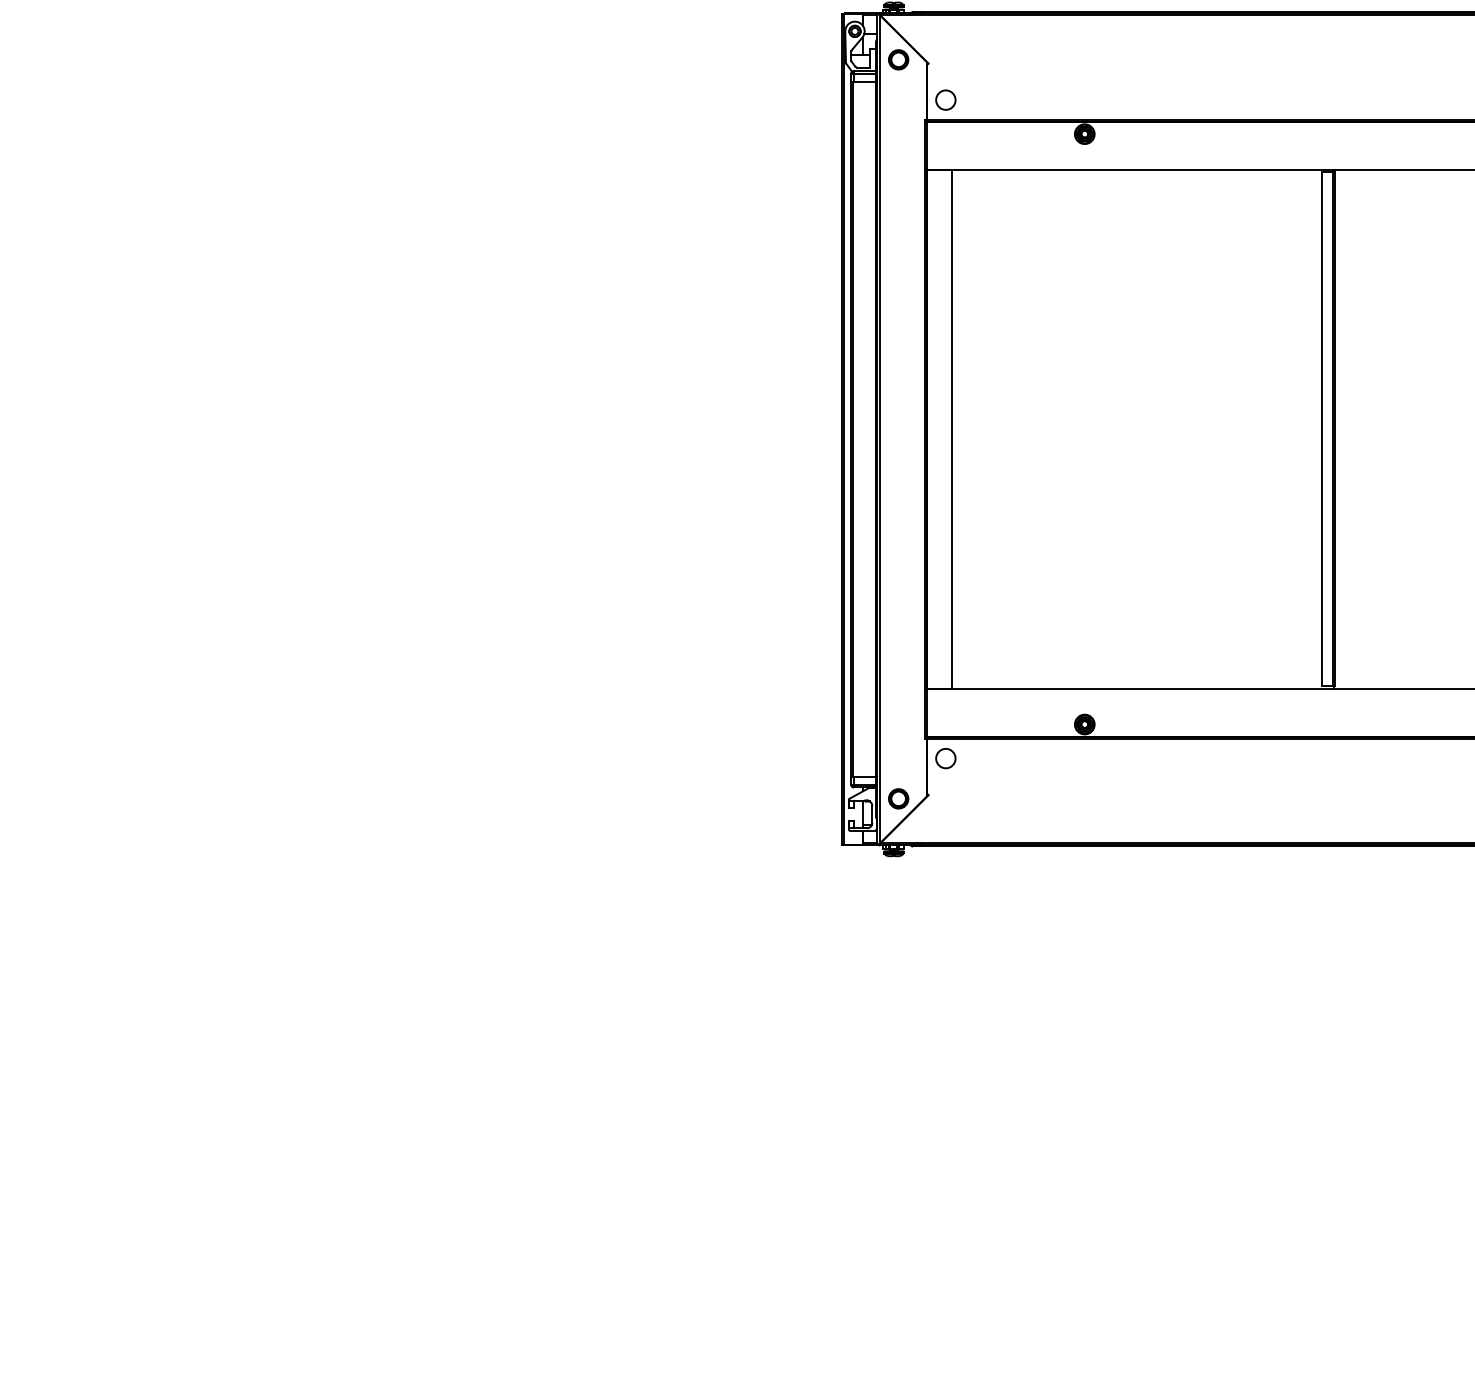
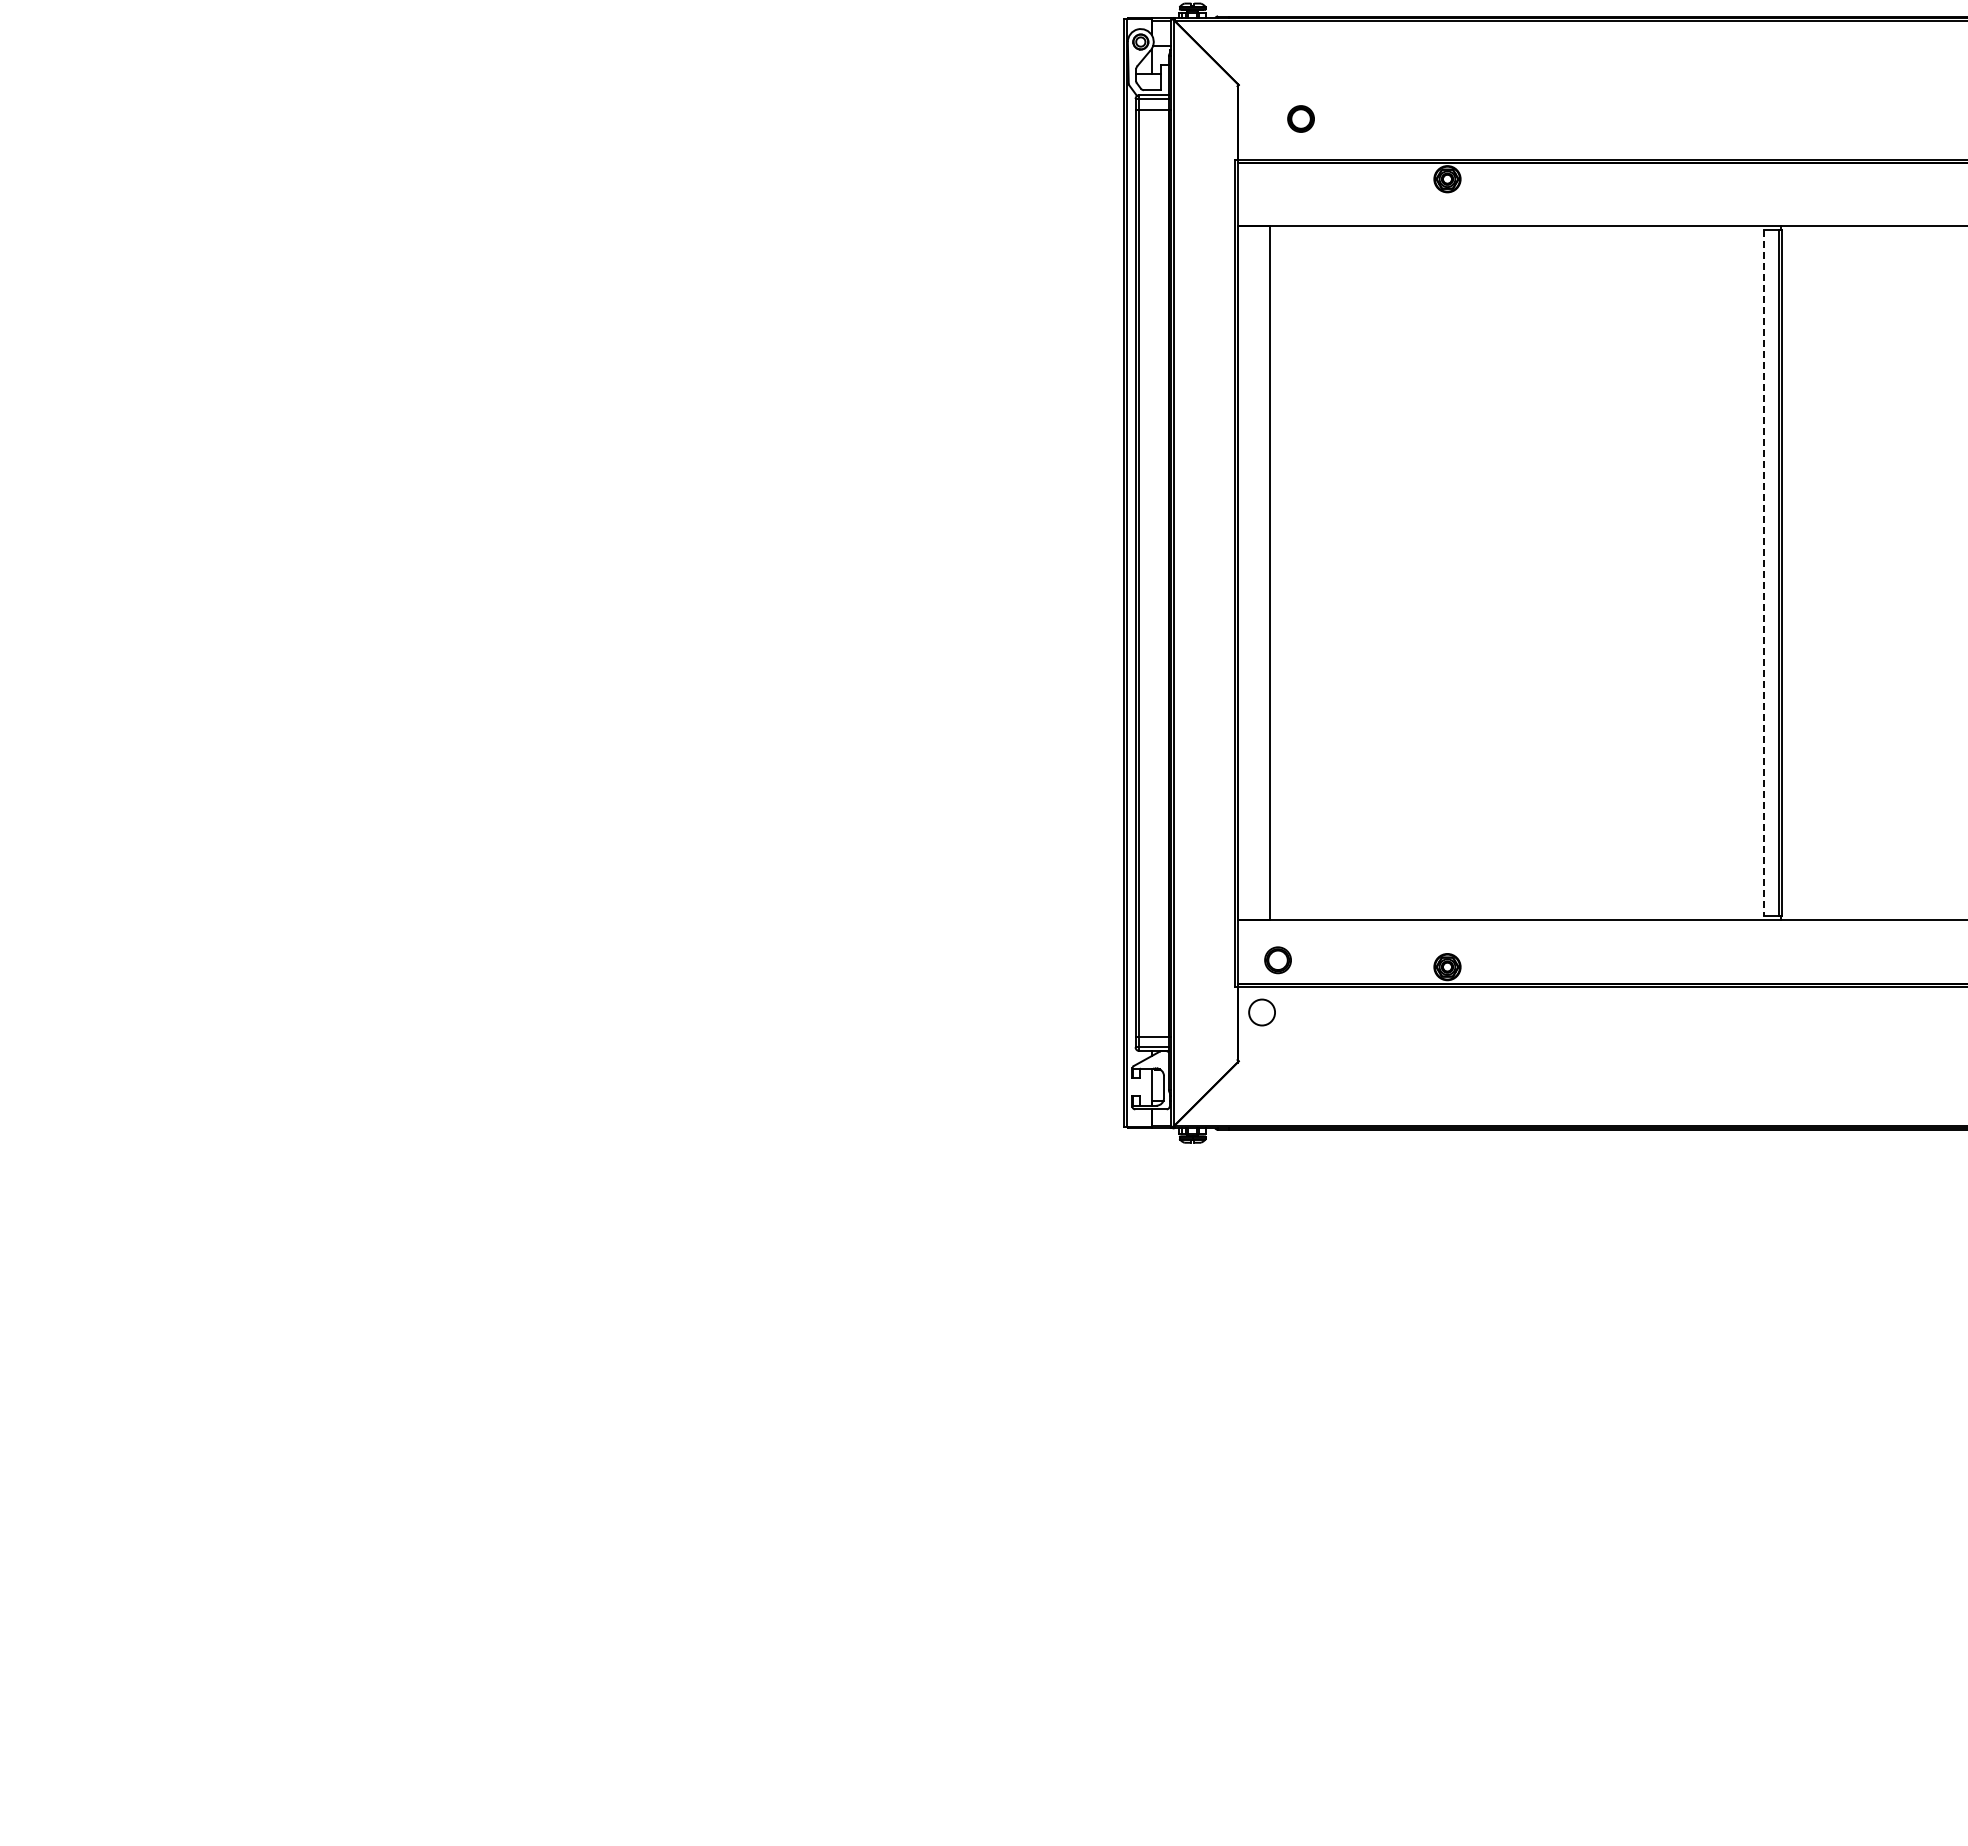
part: (898, 59) -> (1300, 118), moved
circle: (945, 99) -> (1261, 133), removed
line: (1322, 429) -> (1764, 573), solid -> dashed
part: (898, 799) -> (1277, 960), moved

